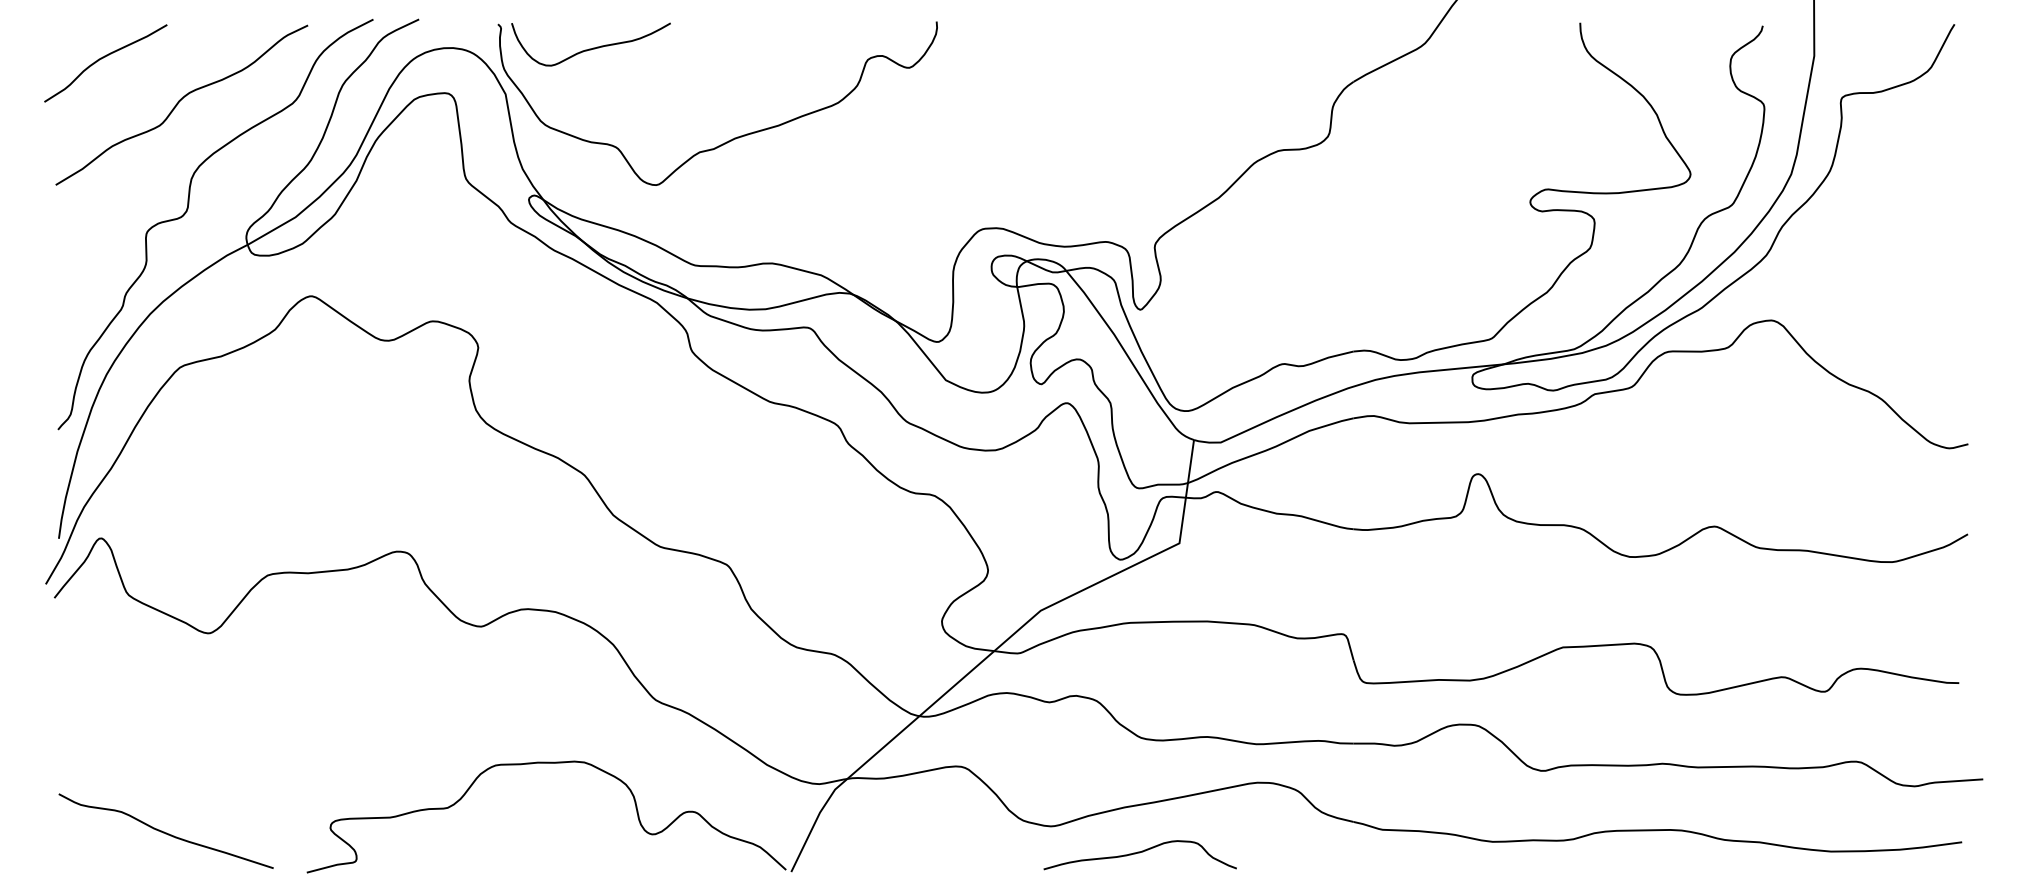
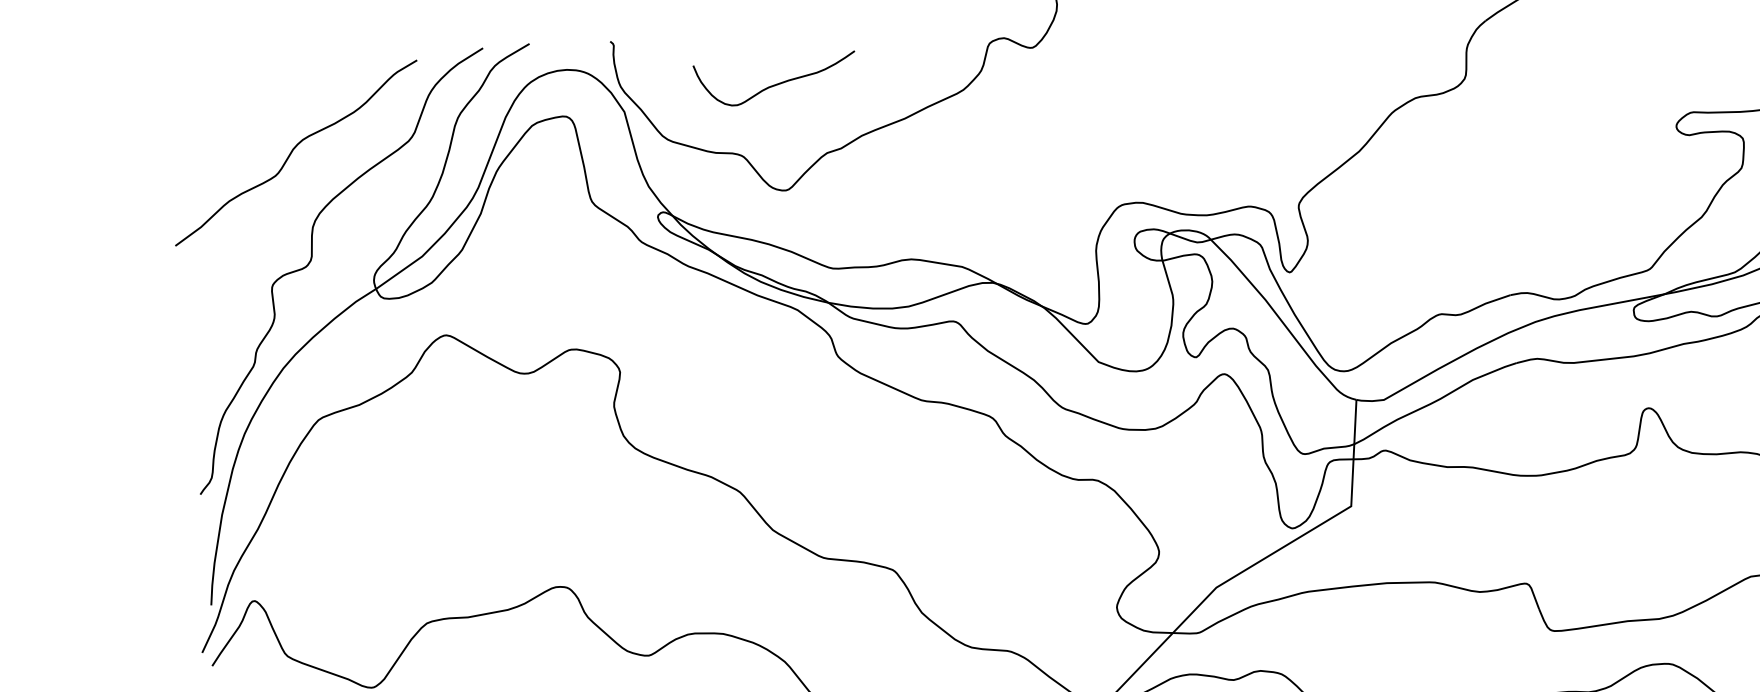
curve: (590, 48) -> (775, 84), moved
curve: (103, 58) -> (212, 112), removed

